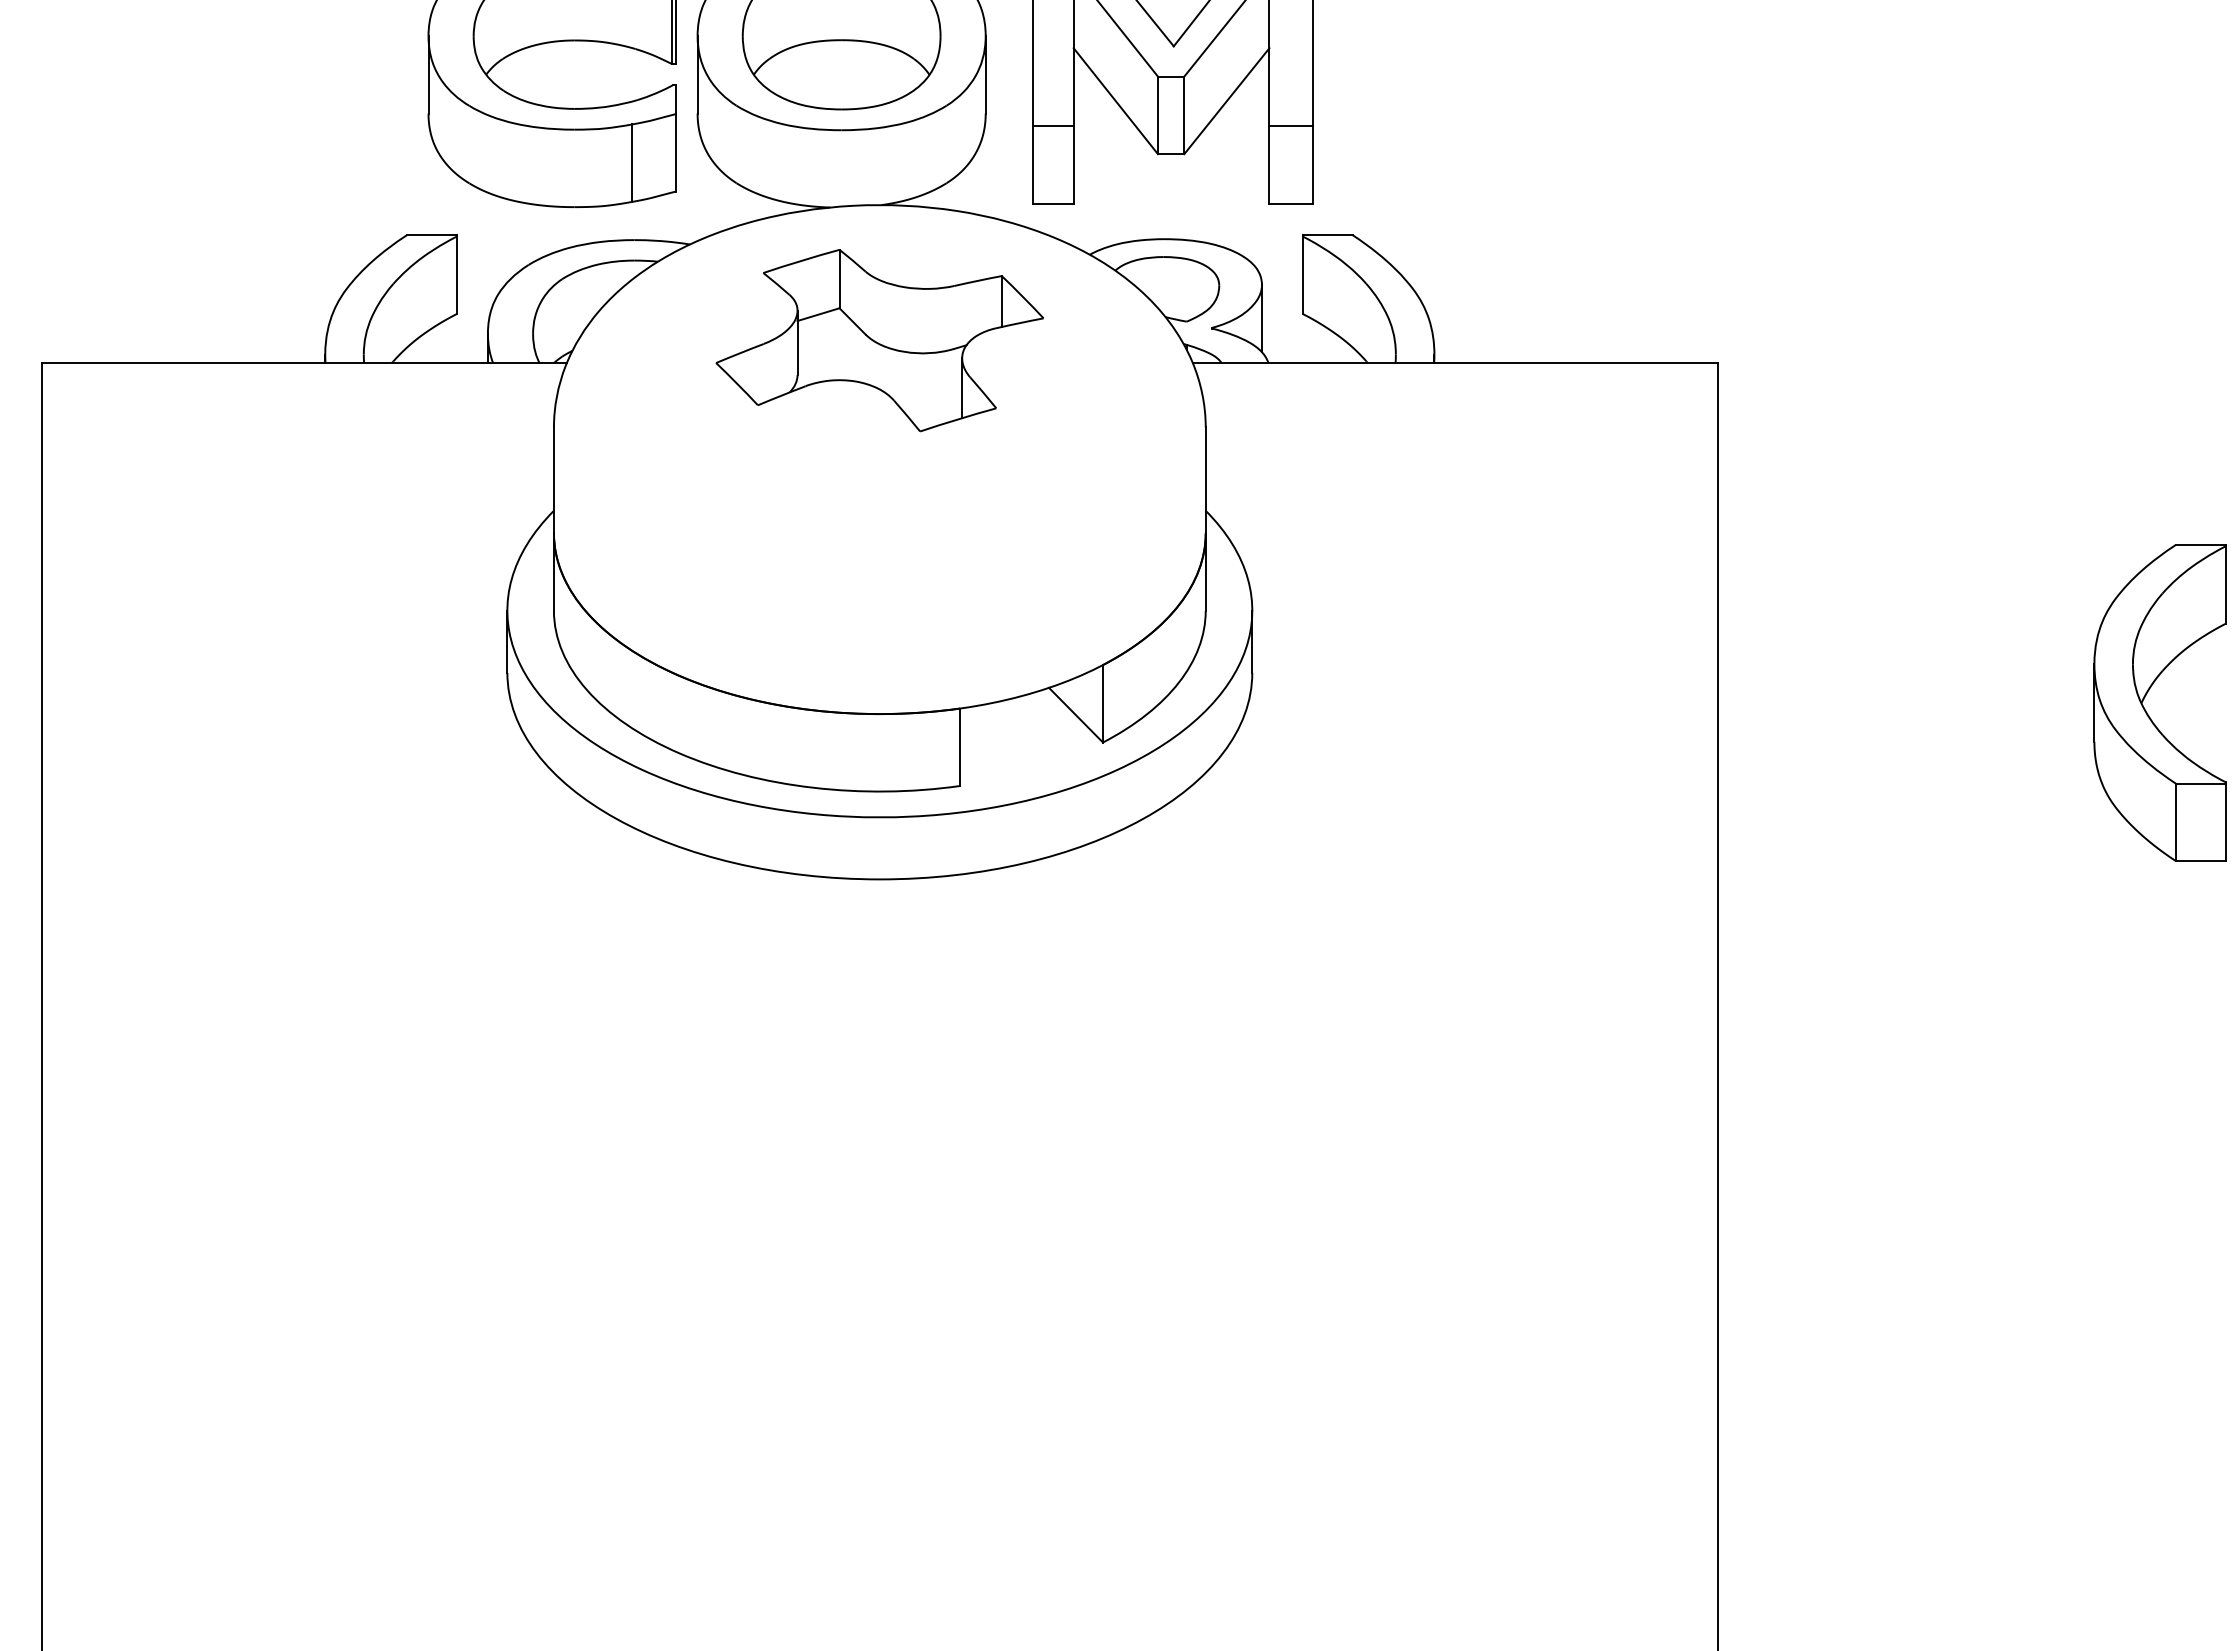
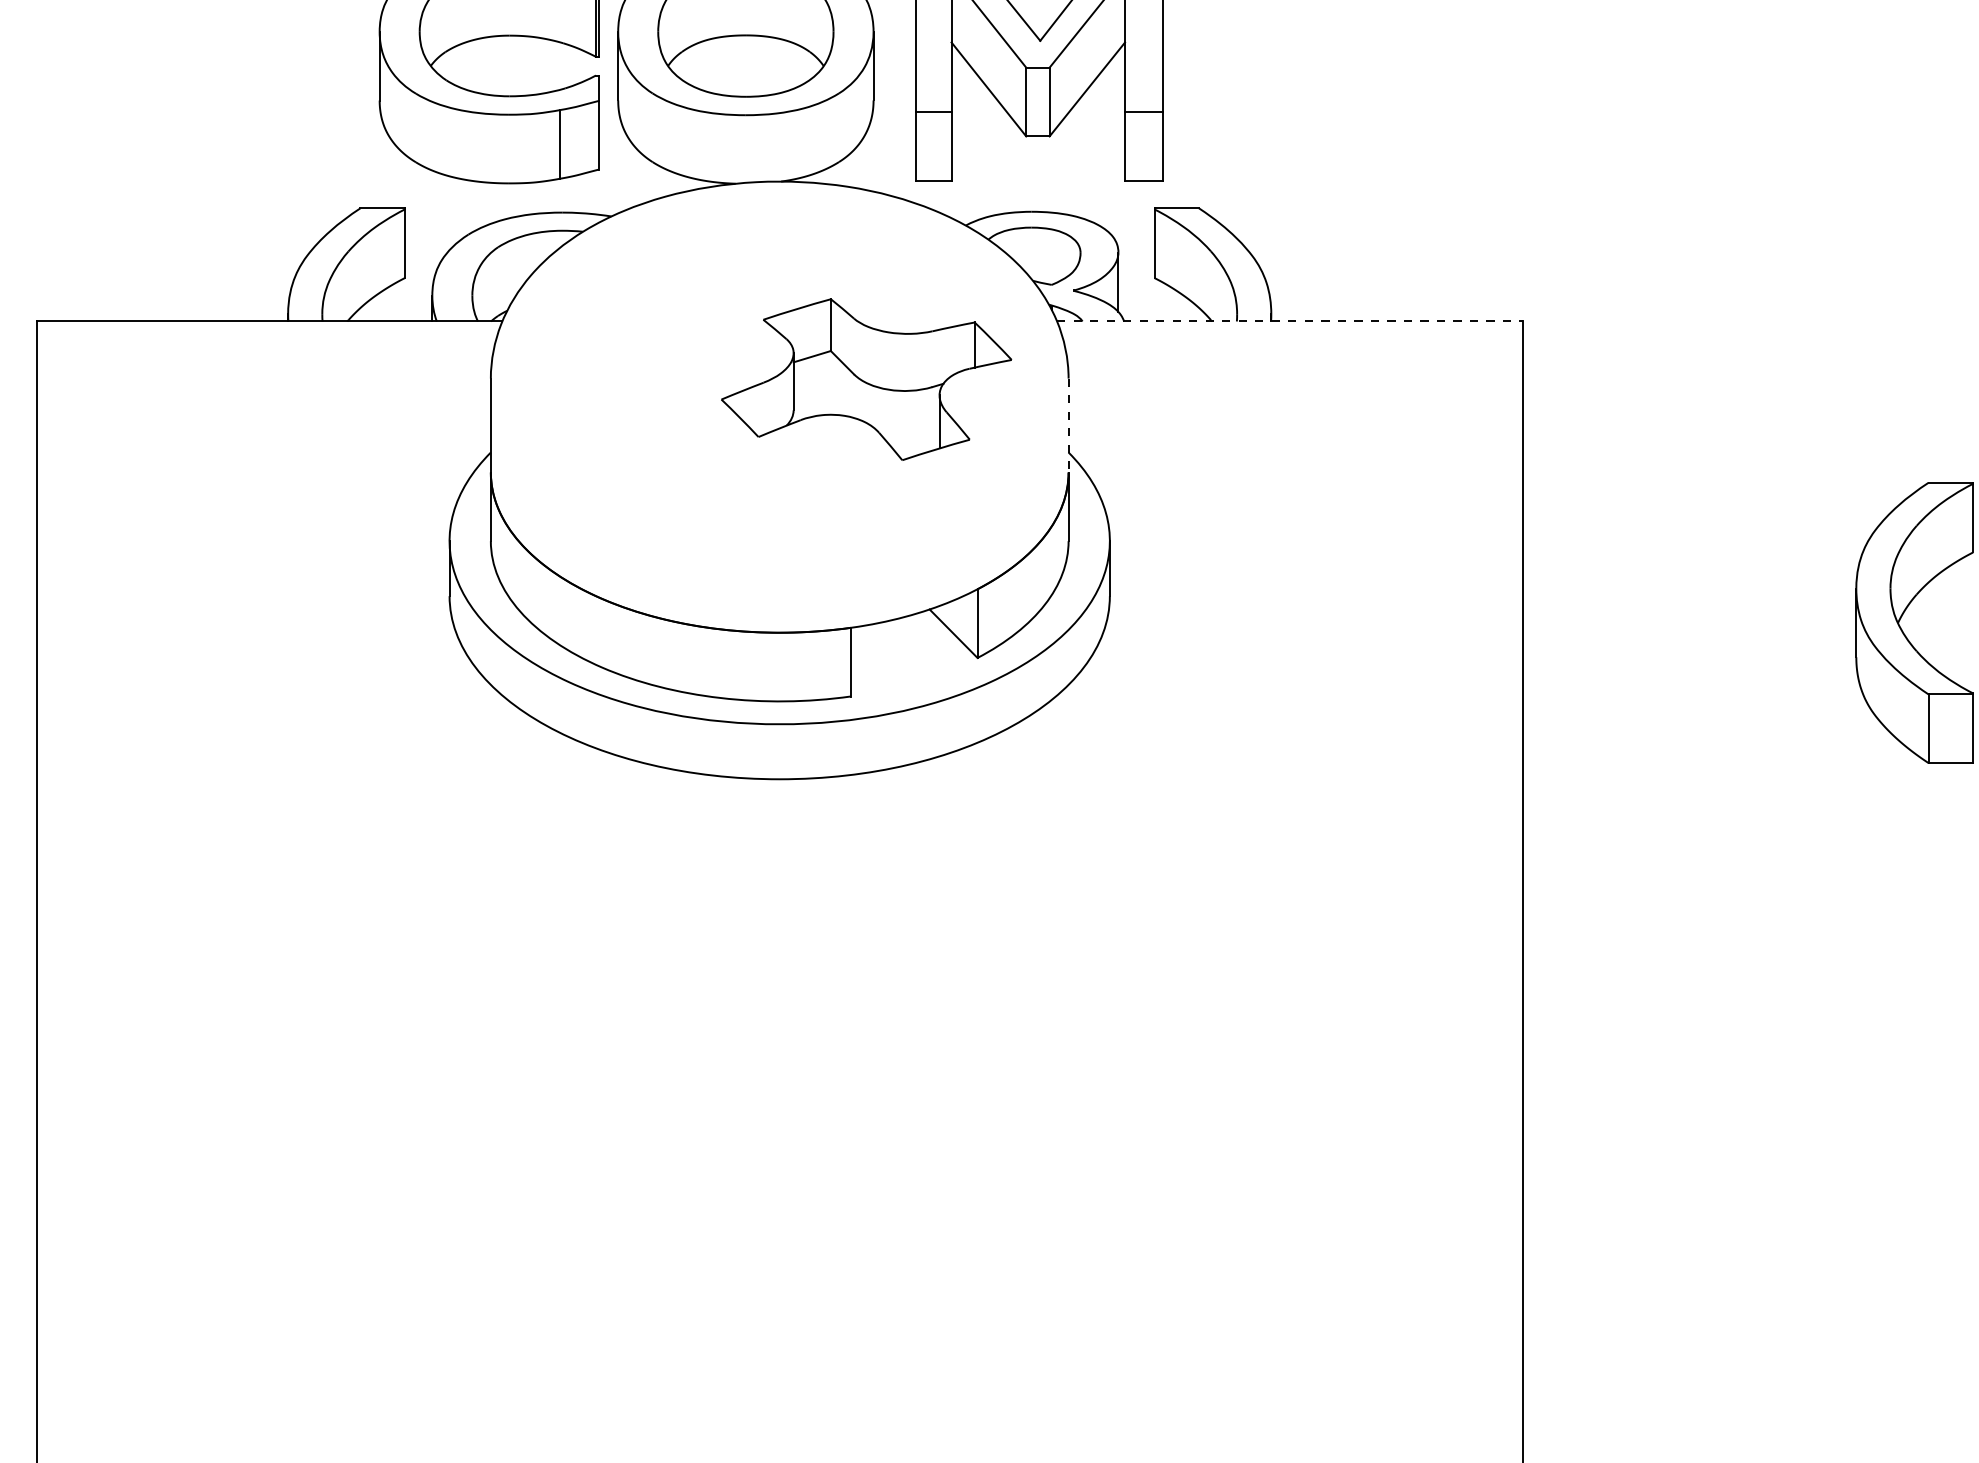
part: (879, 340) -> (866, 379), moved
line: (1455, 362) -> (1289, 321), solid -> dashed
line: (1205, 480) -> (1068, 425), solid -> dashed

